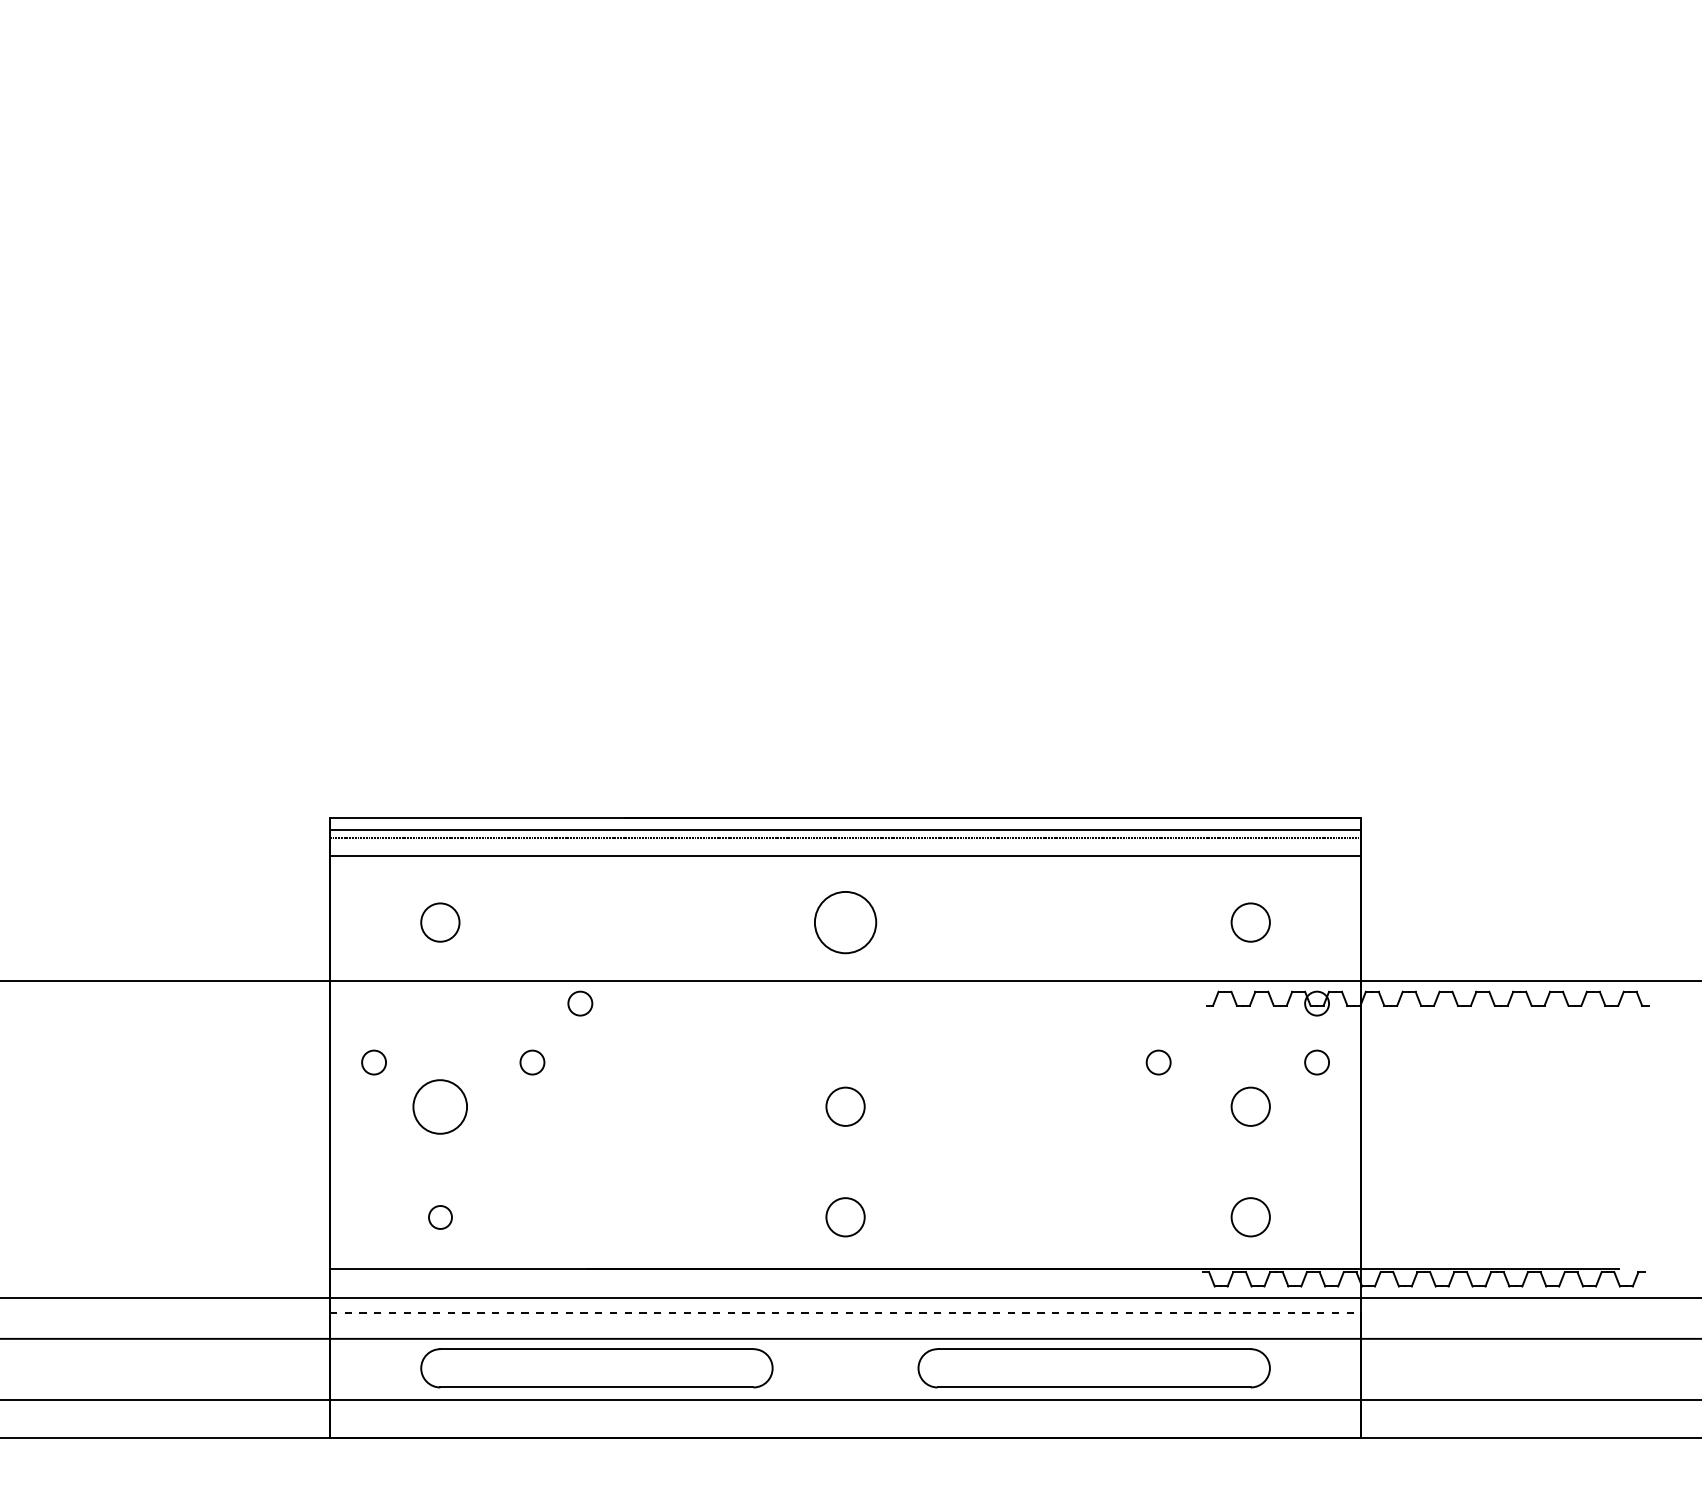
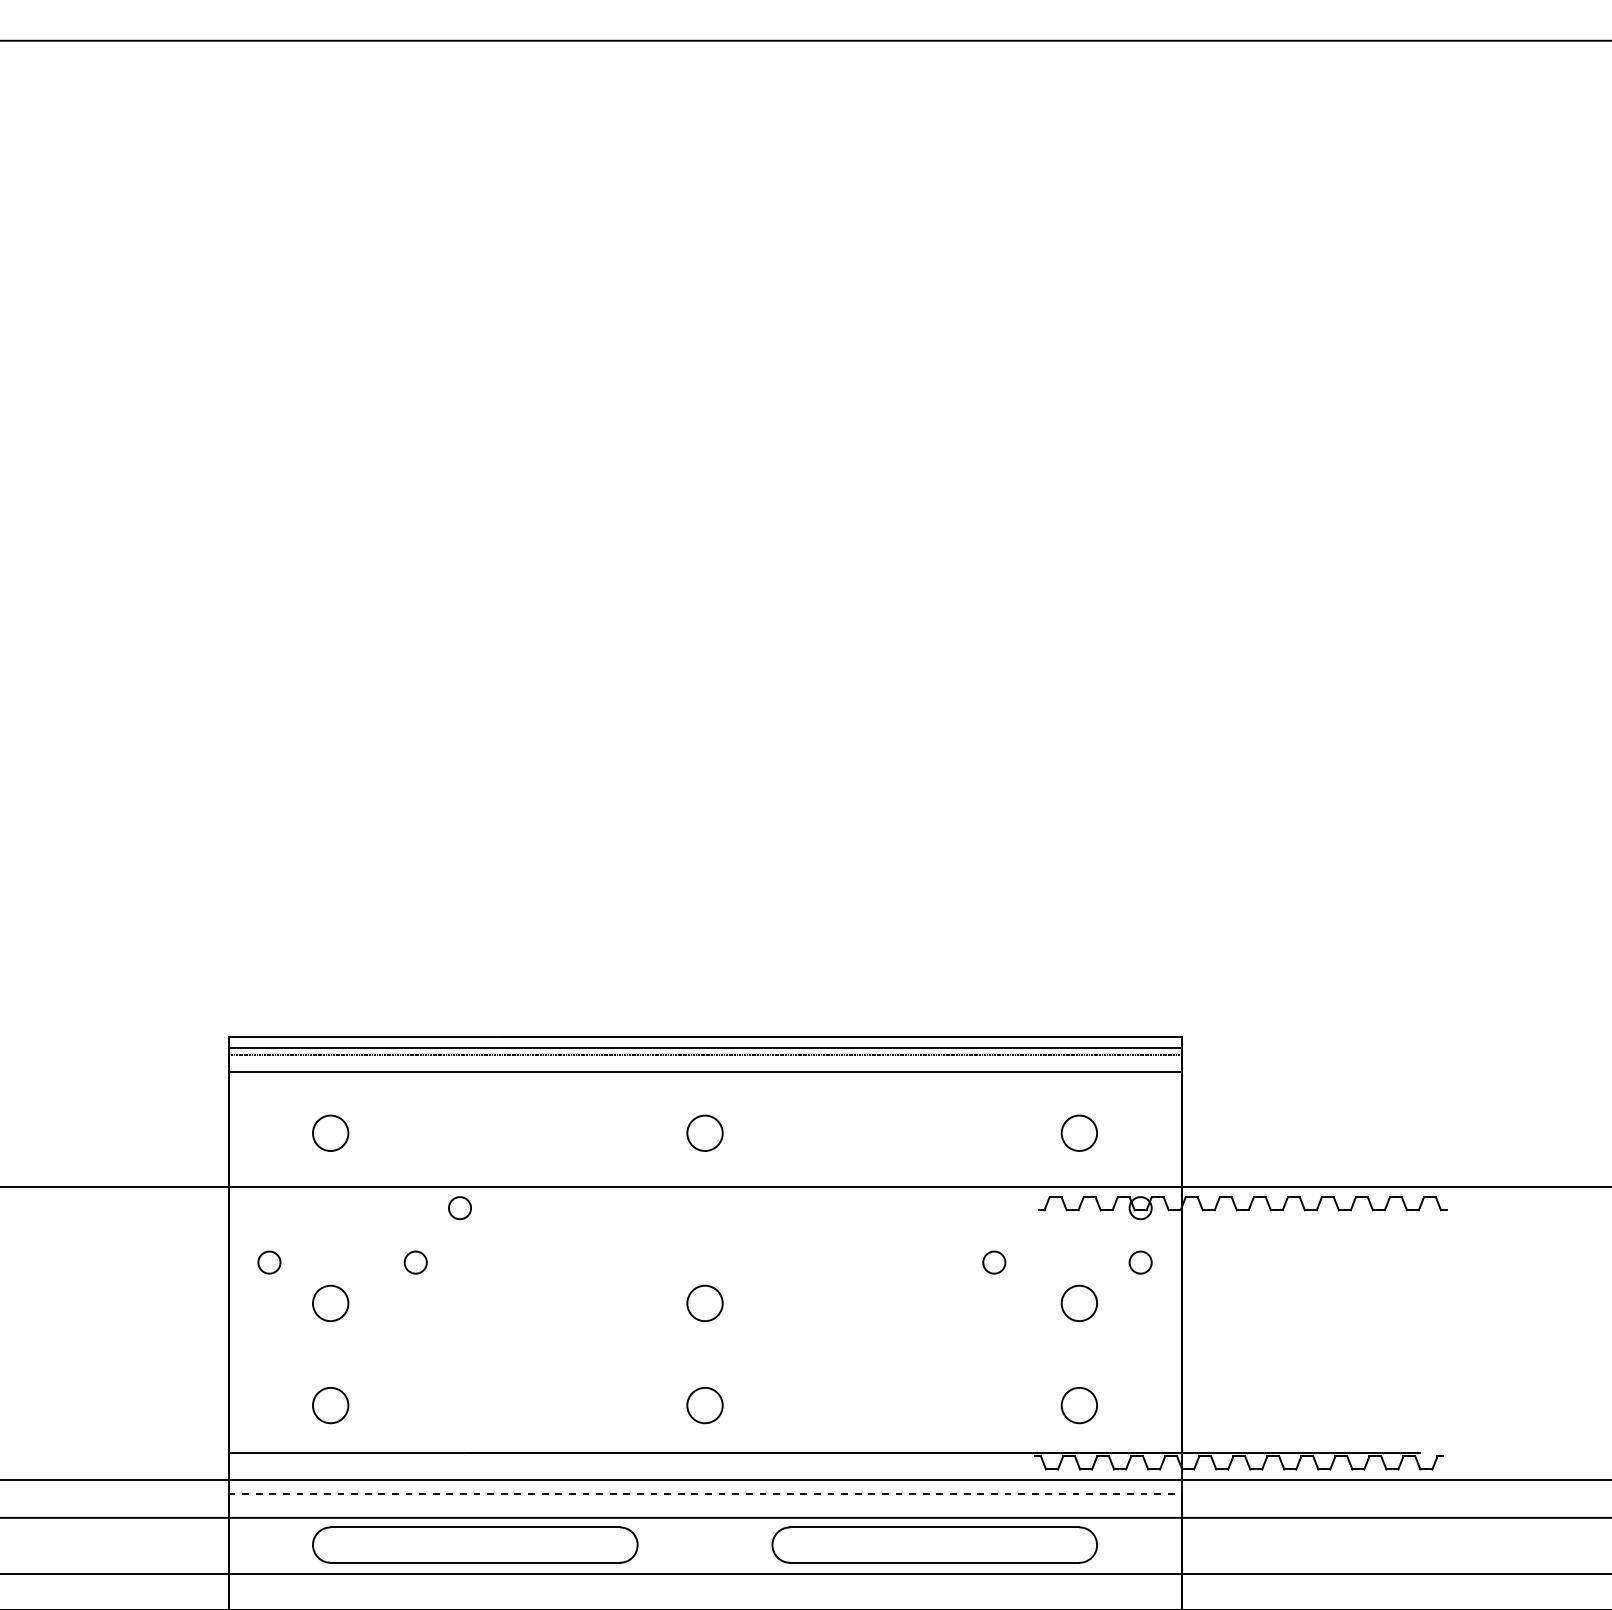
circle: (844, 921) -> (704, 1132), size x0.62
circle: (440, 1105) -> (330, 1302), size x0.71
circle: (440, 1217) -> (330, 1405), size x1.67

